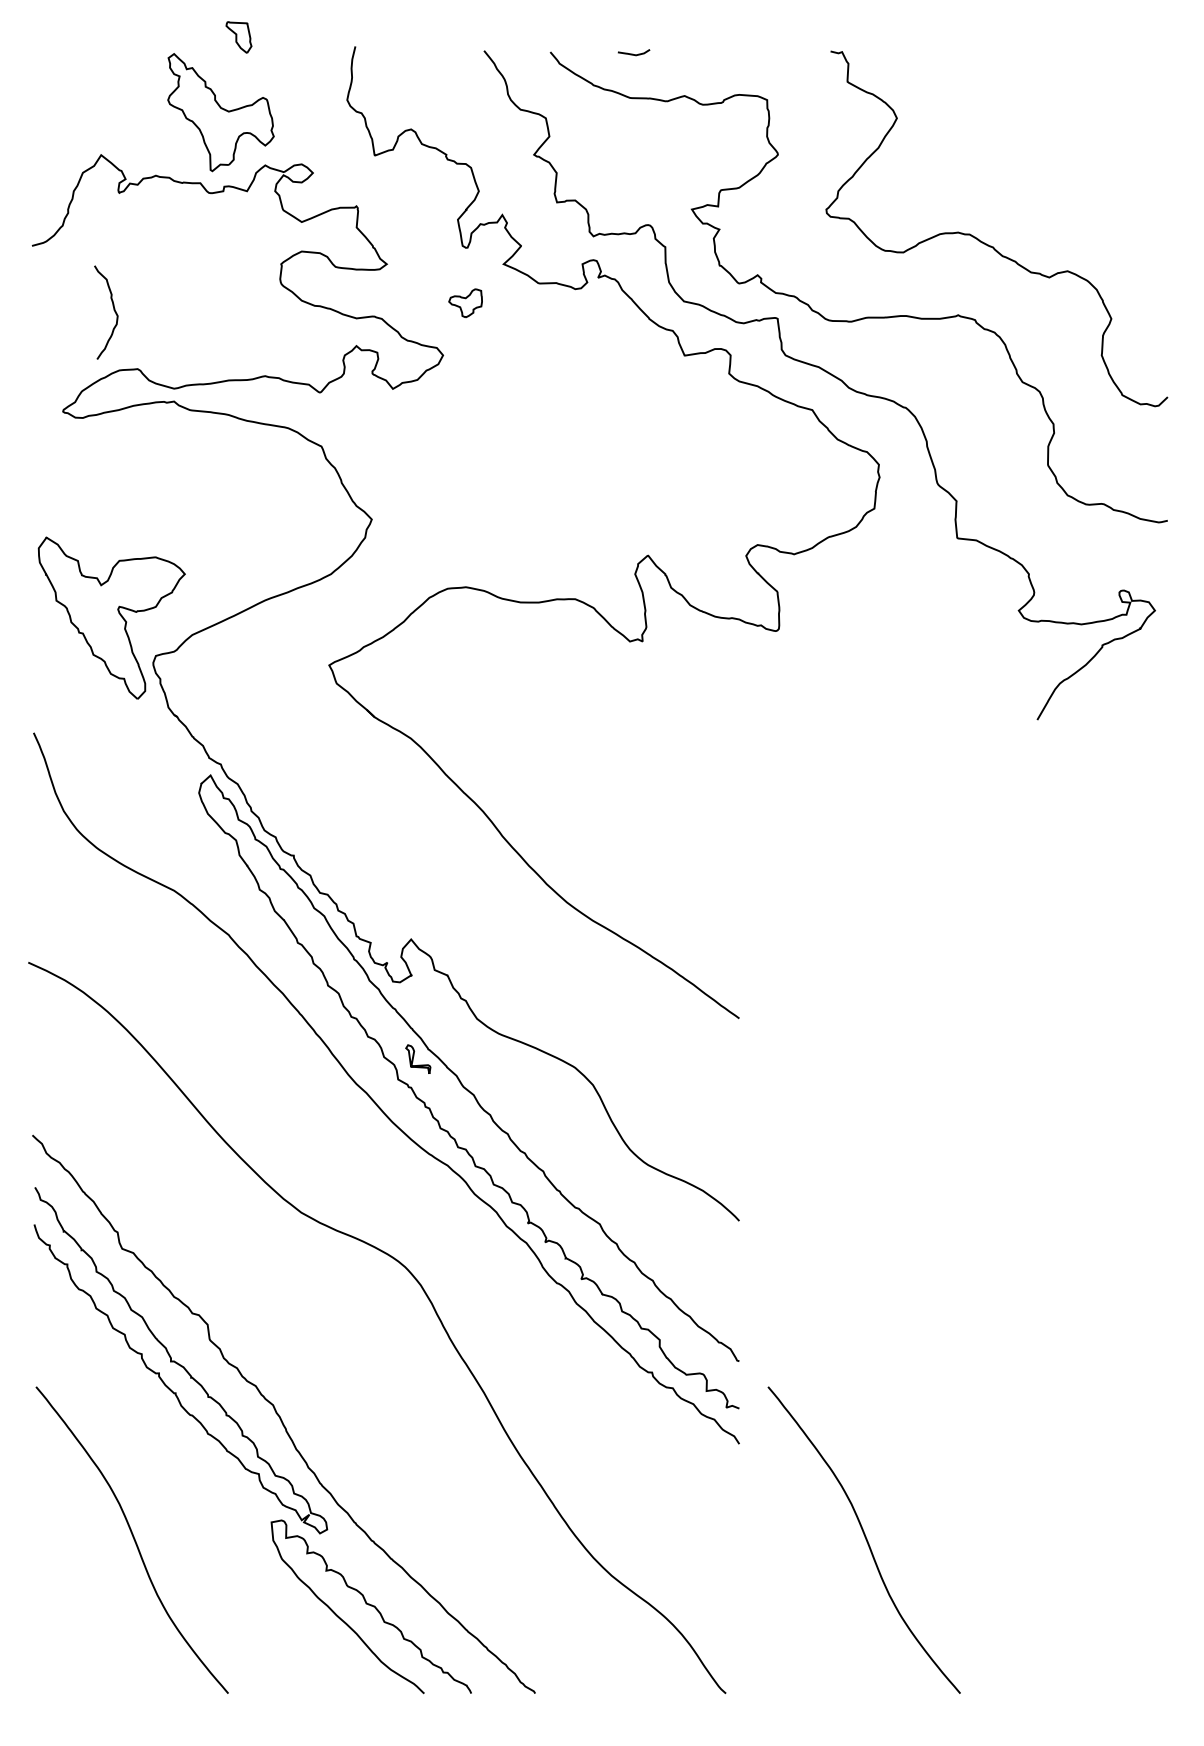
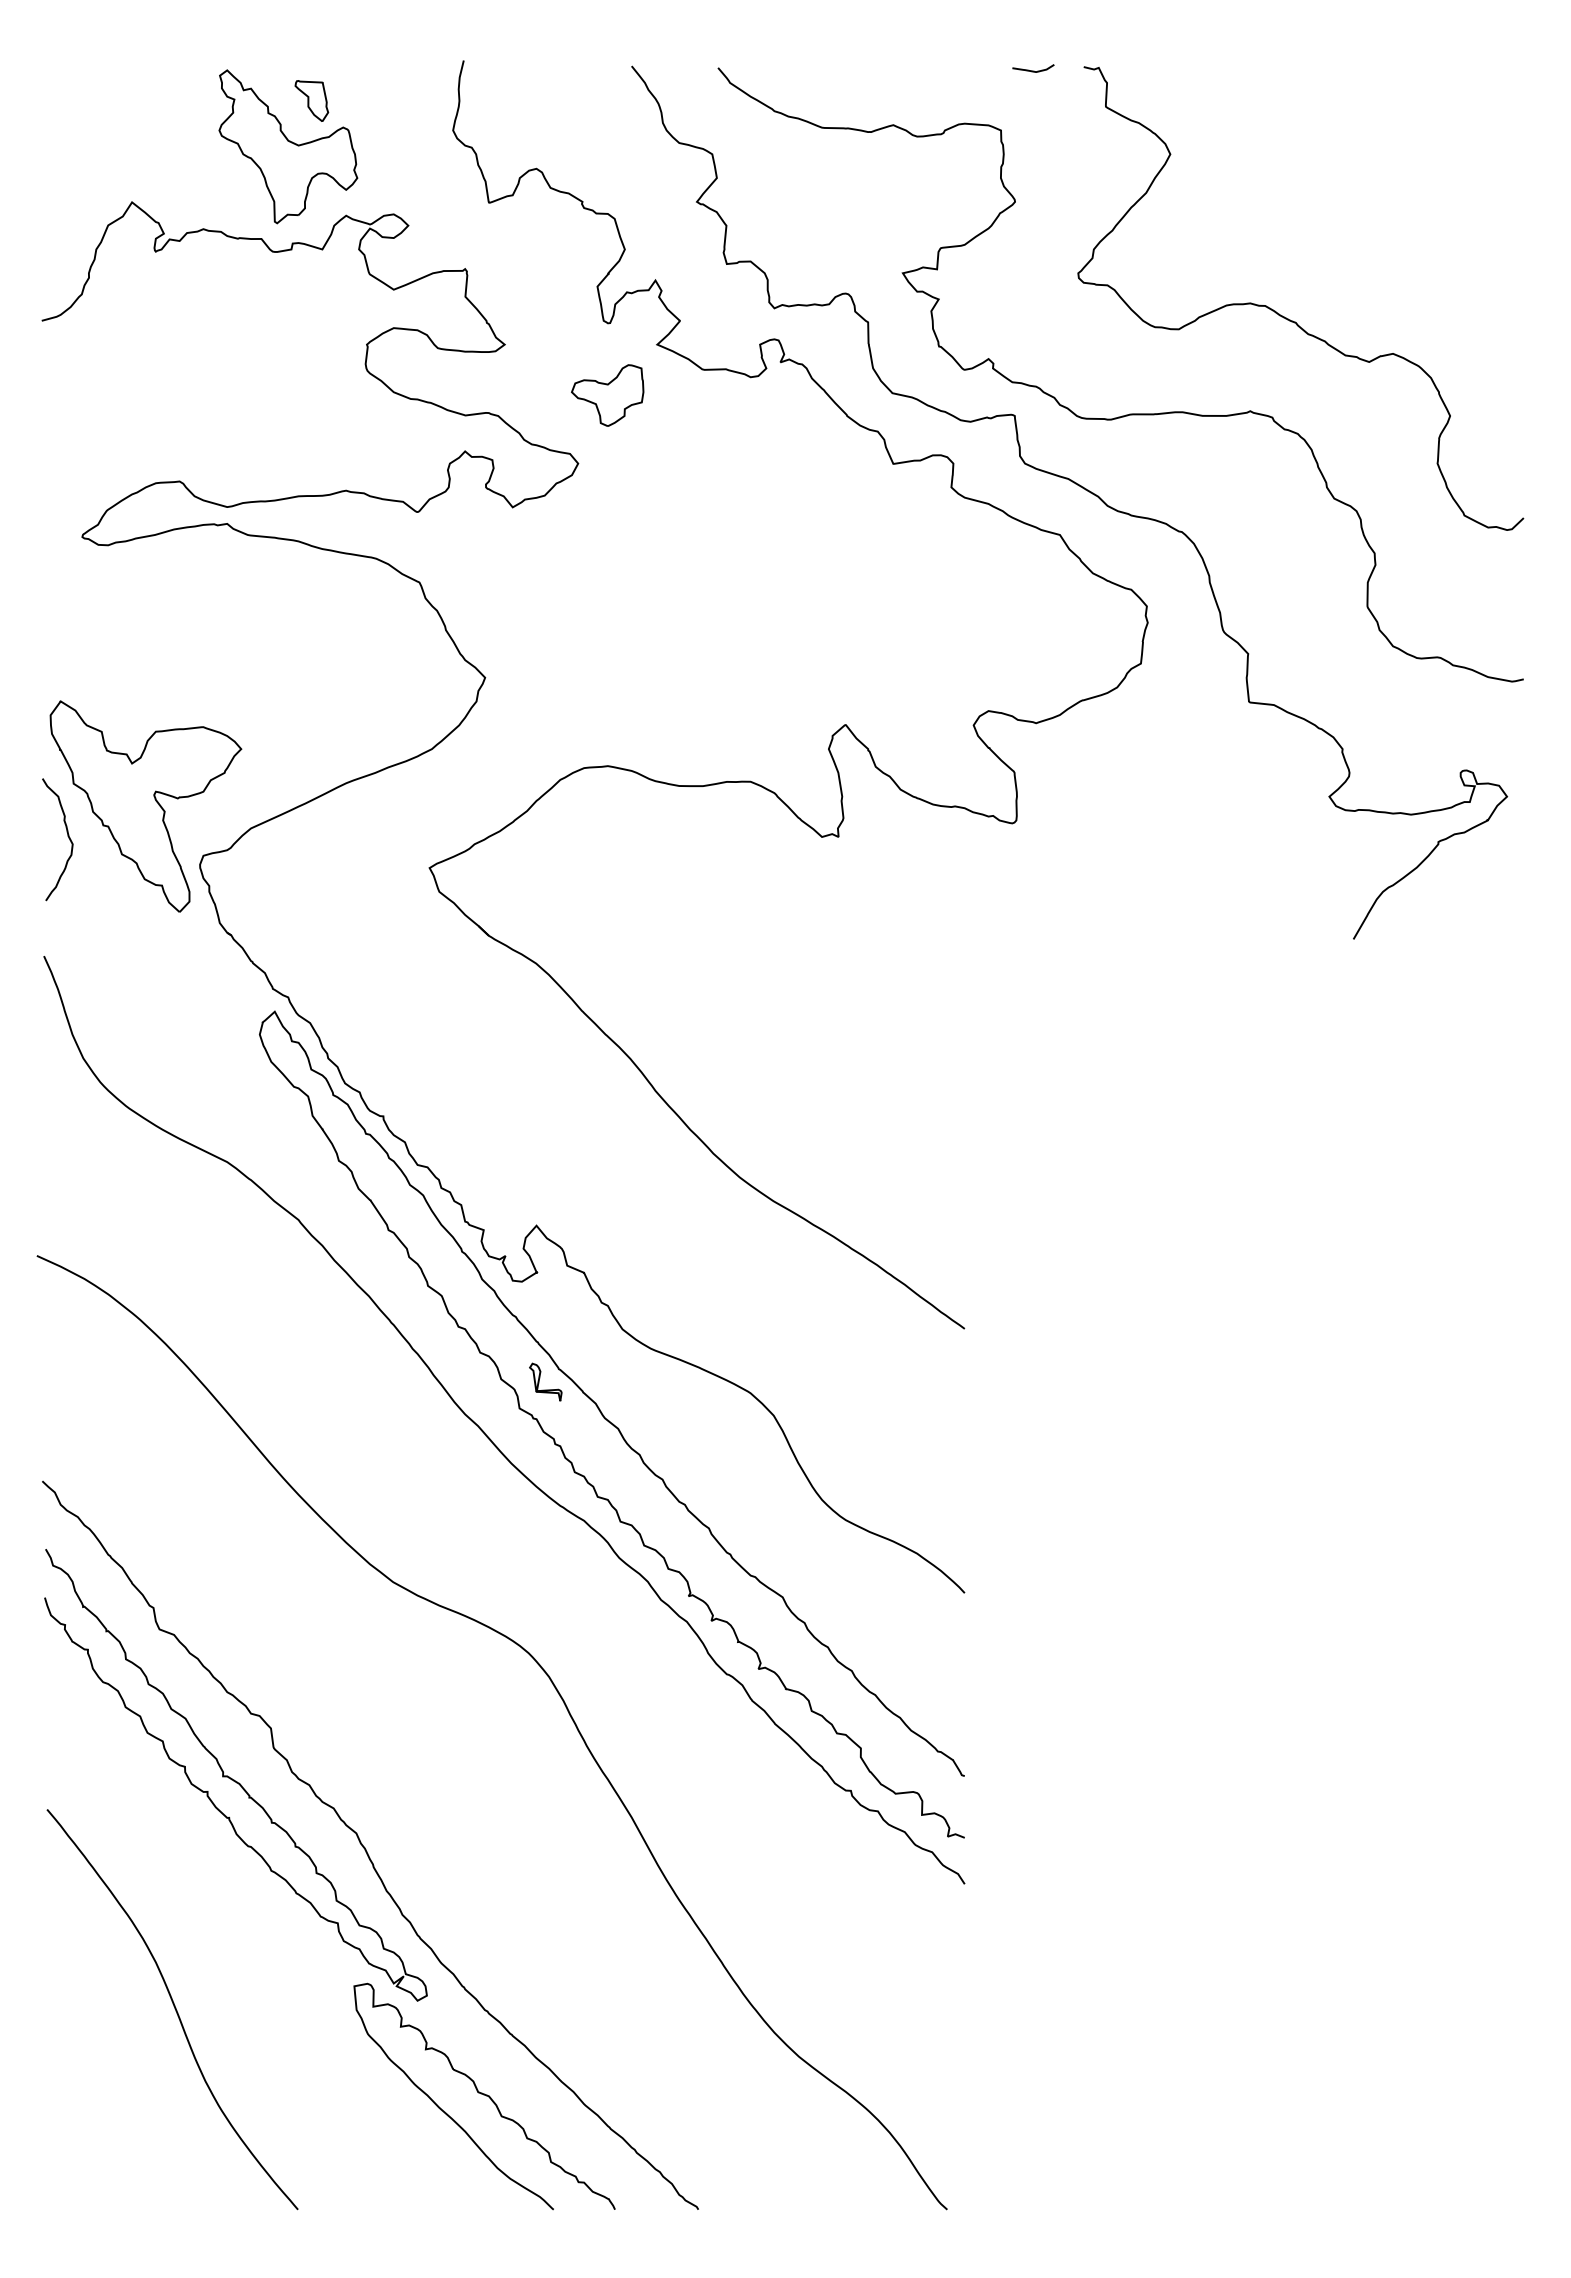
part: (238, 37) -> (311, 101), moved
curve: (633, 53) -> (1032, 69), moved
part: (465, 303) -> (607, 395), size x1.67
curve: (113, 310) -> (67, 836), moved
curve: (865, 1539) -> (1129, 2008), removed

